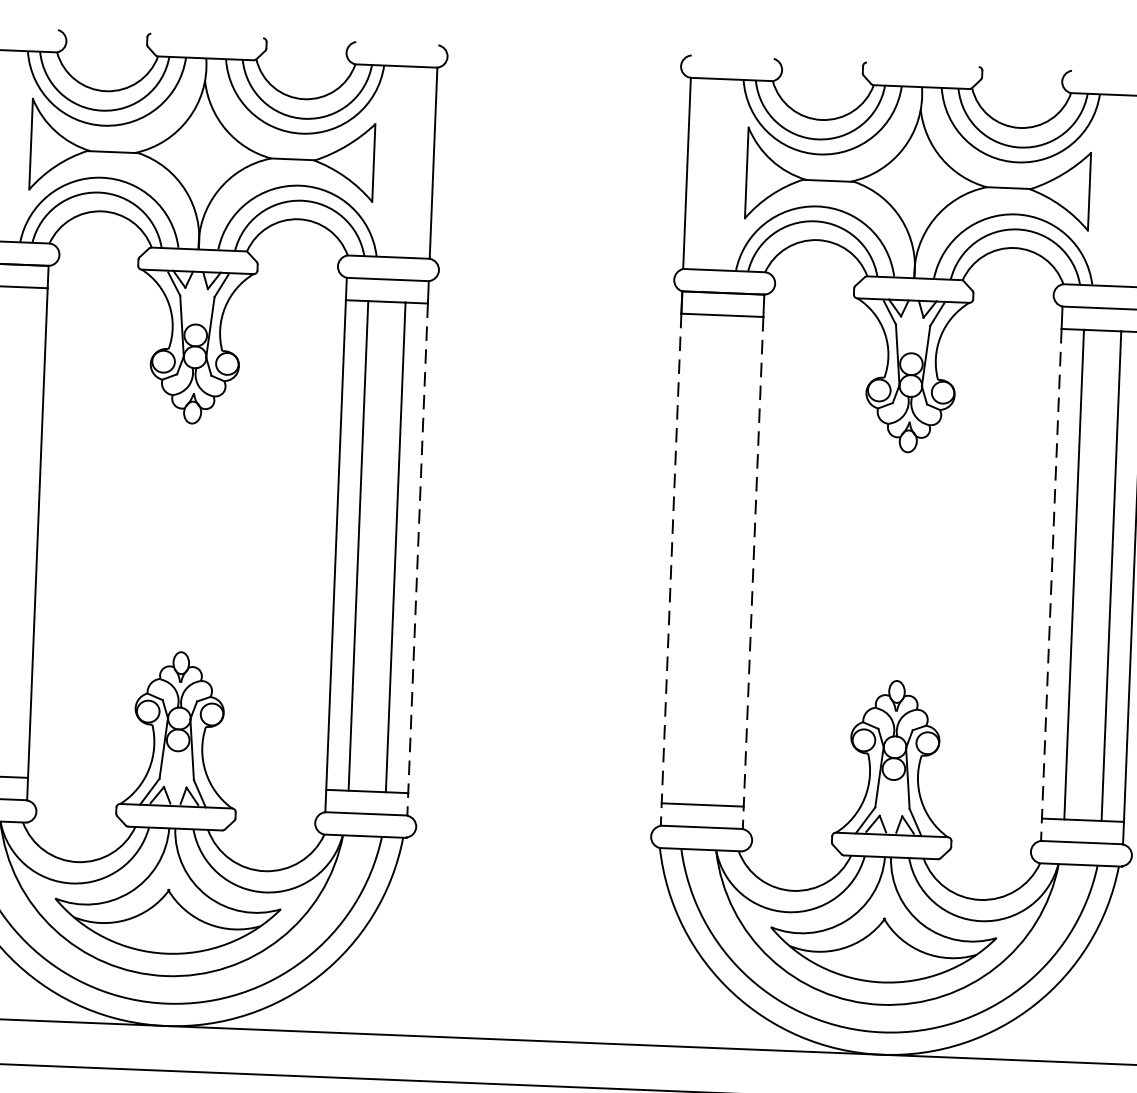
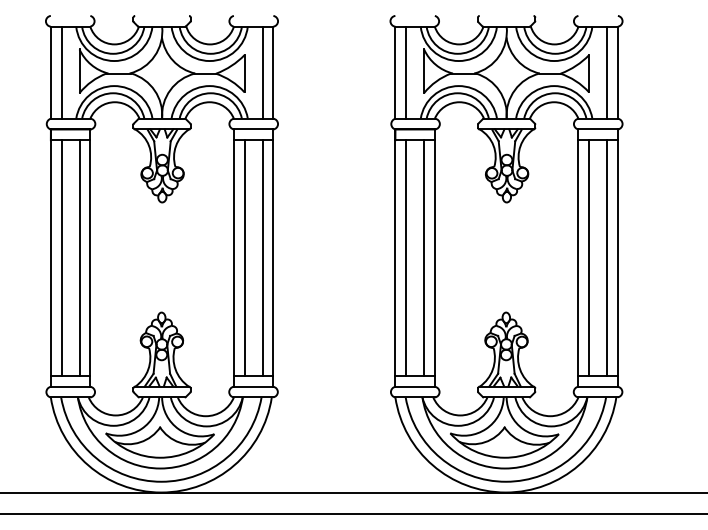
line: (410, 161) -> (262, 72), added
line: (710, 173) -> (406, 72), added
line: (1127, 190) -> (607, 72), added
line: (15, 530) -> (79, 257), added
line: (694, 558) -> (406, 257), added
line: (732, 559) -> (424, 257), added
line: (417, 561) -> (273, 264), dashed -> solid
line: (671, 571) -> (395, 264), dashed -> solid
line: (752, 575) -> (434, 264), dashed -> solid
line: (1051, 585) -> (578, 263), dashed -> solid

